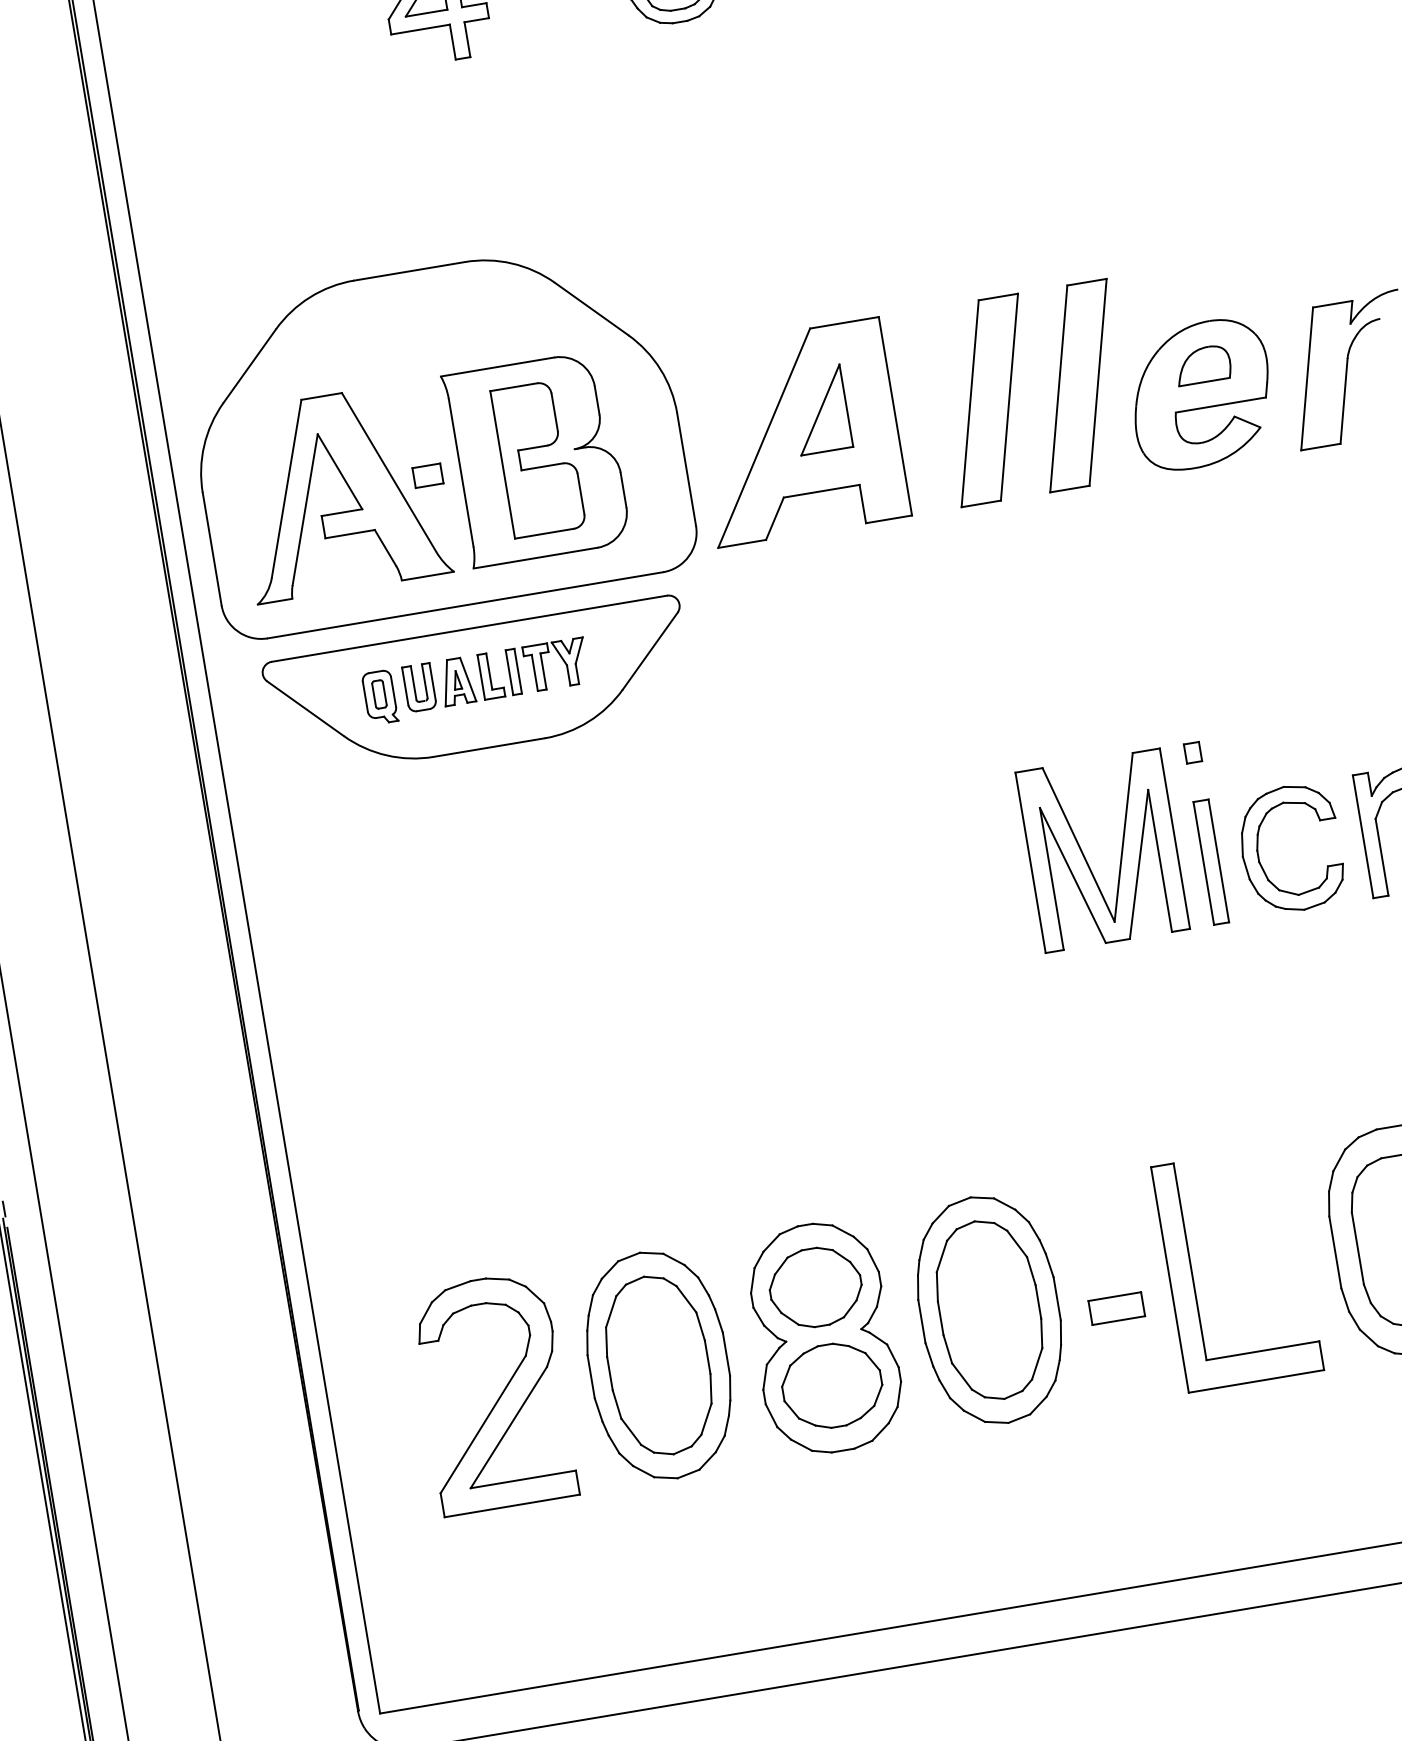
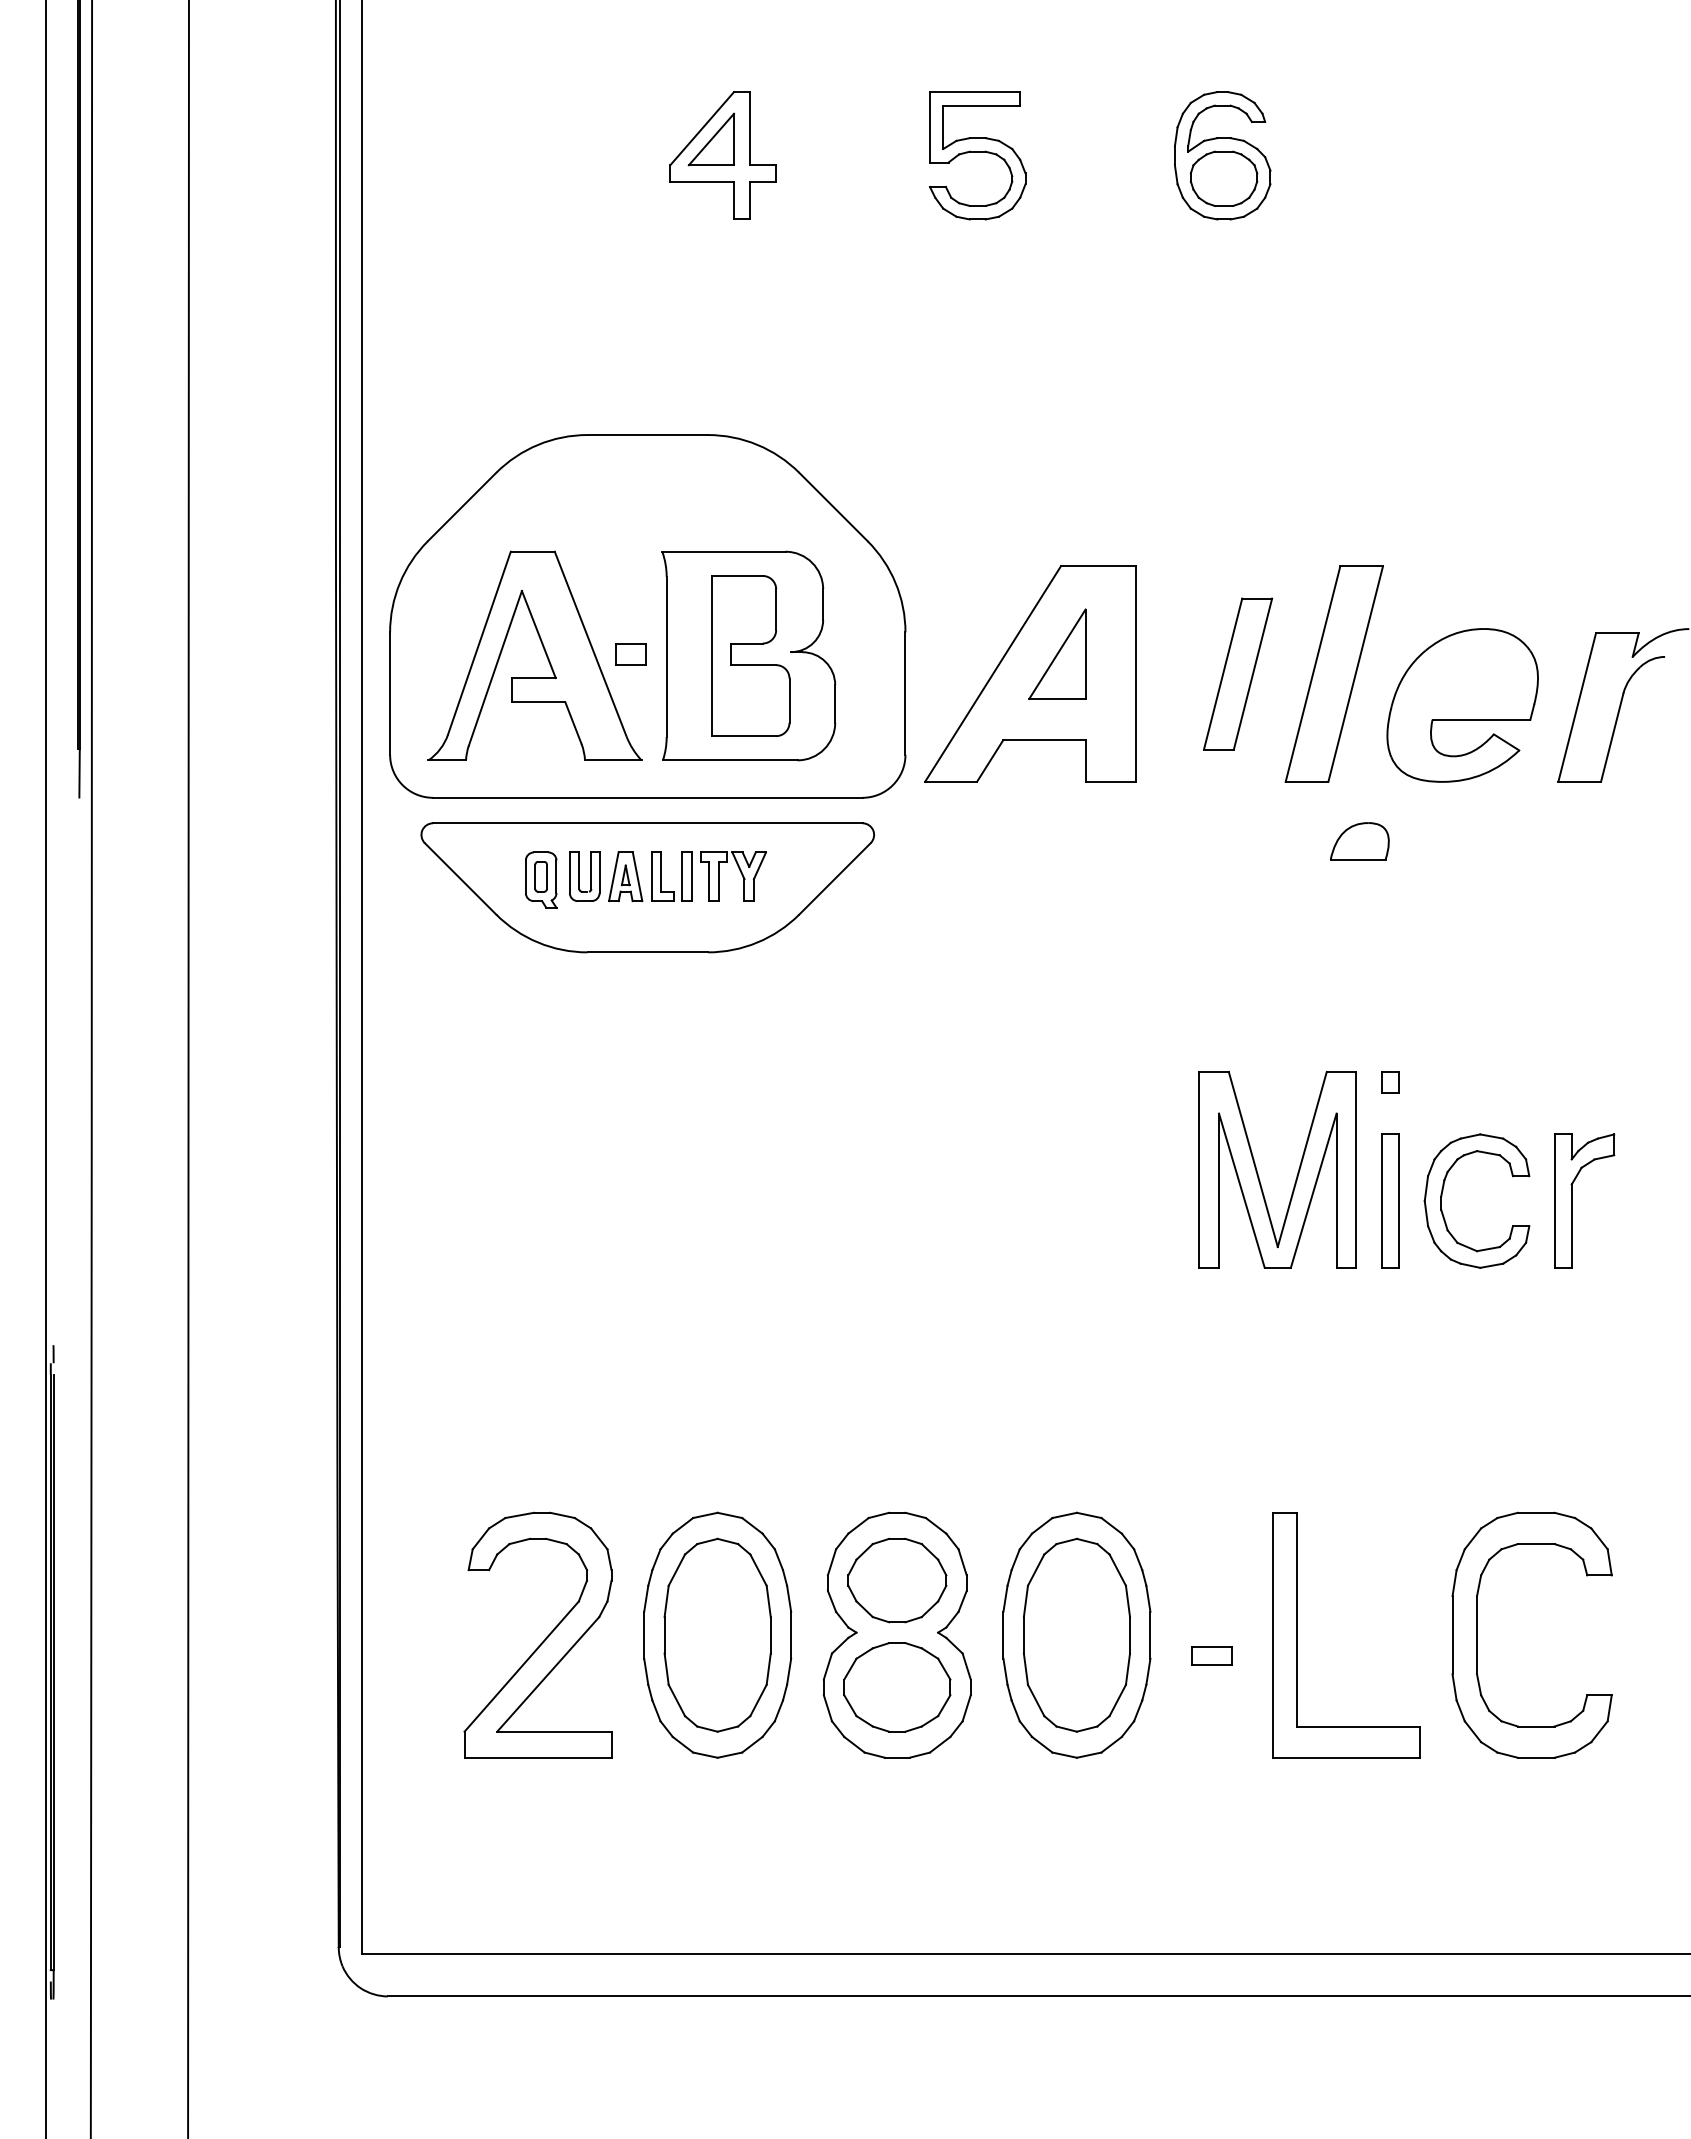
part: (1202, 365) -> (1359, 841), moved
part: (989, 400) -> (1237, 673), size x0.7
part: (1116, 1308) -> (1211, 1655), size x0.7

